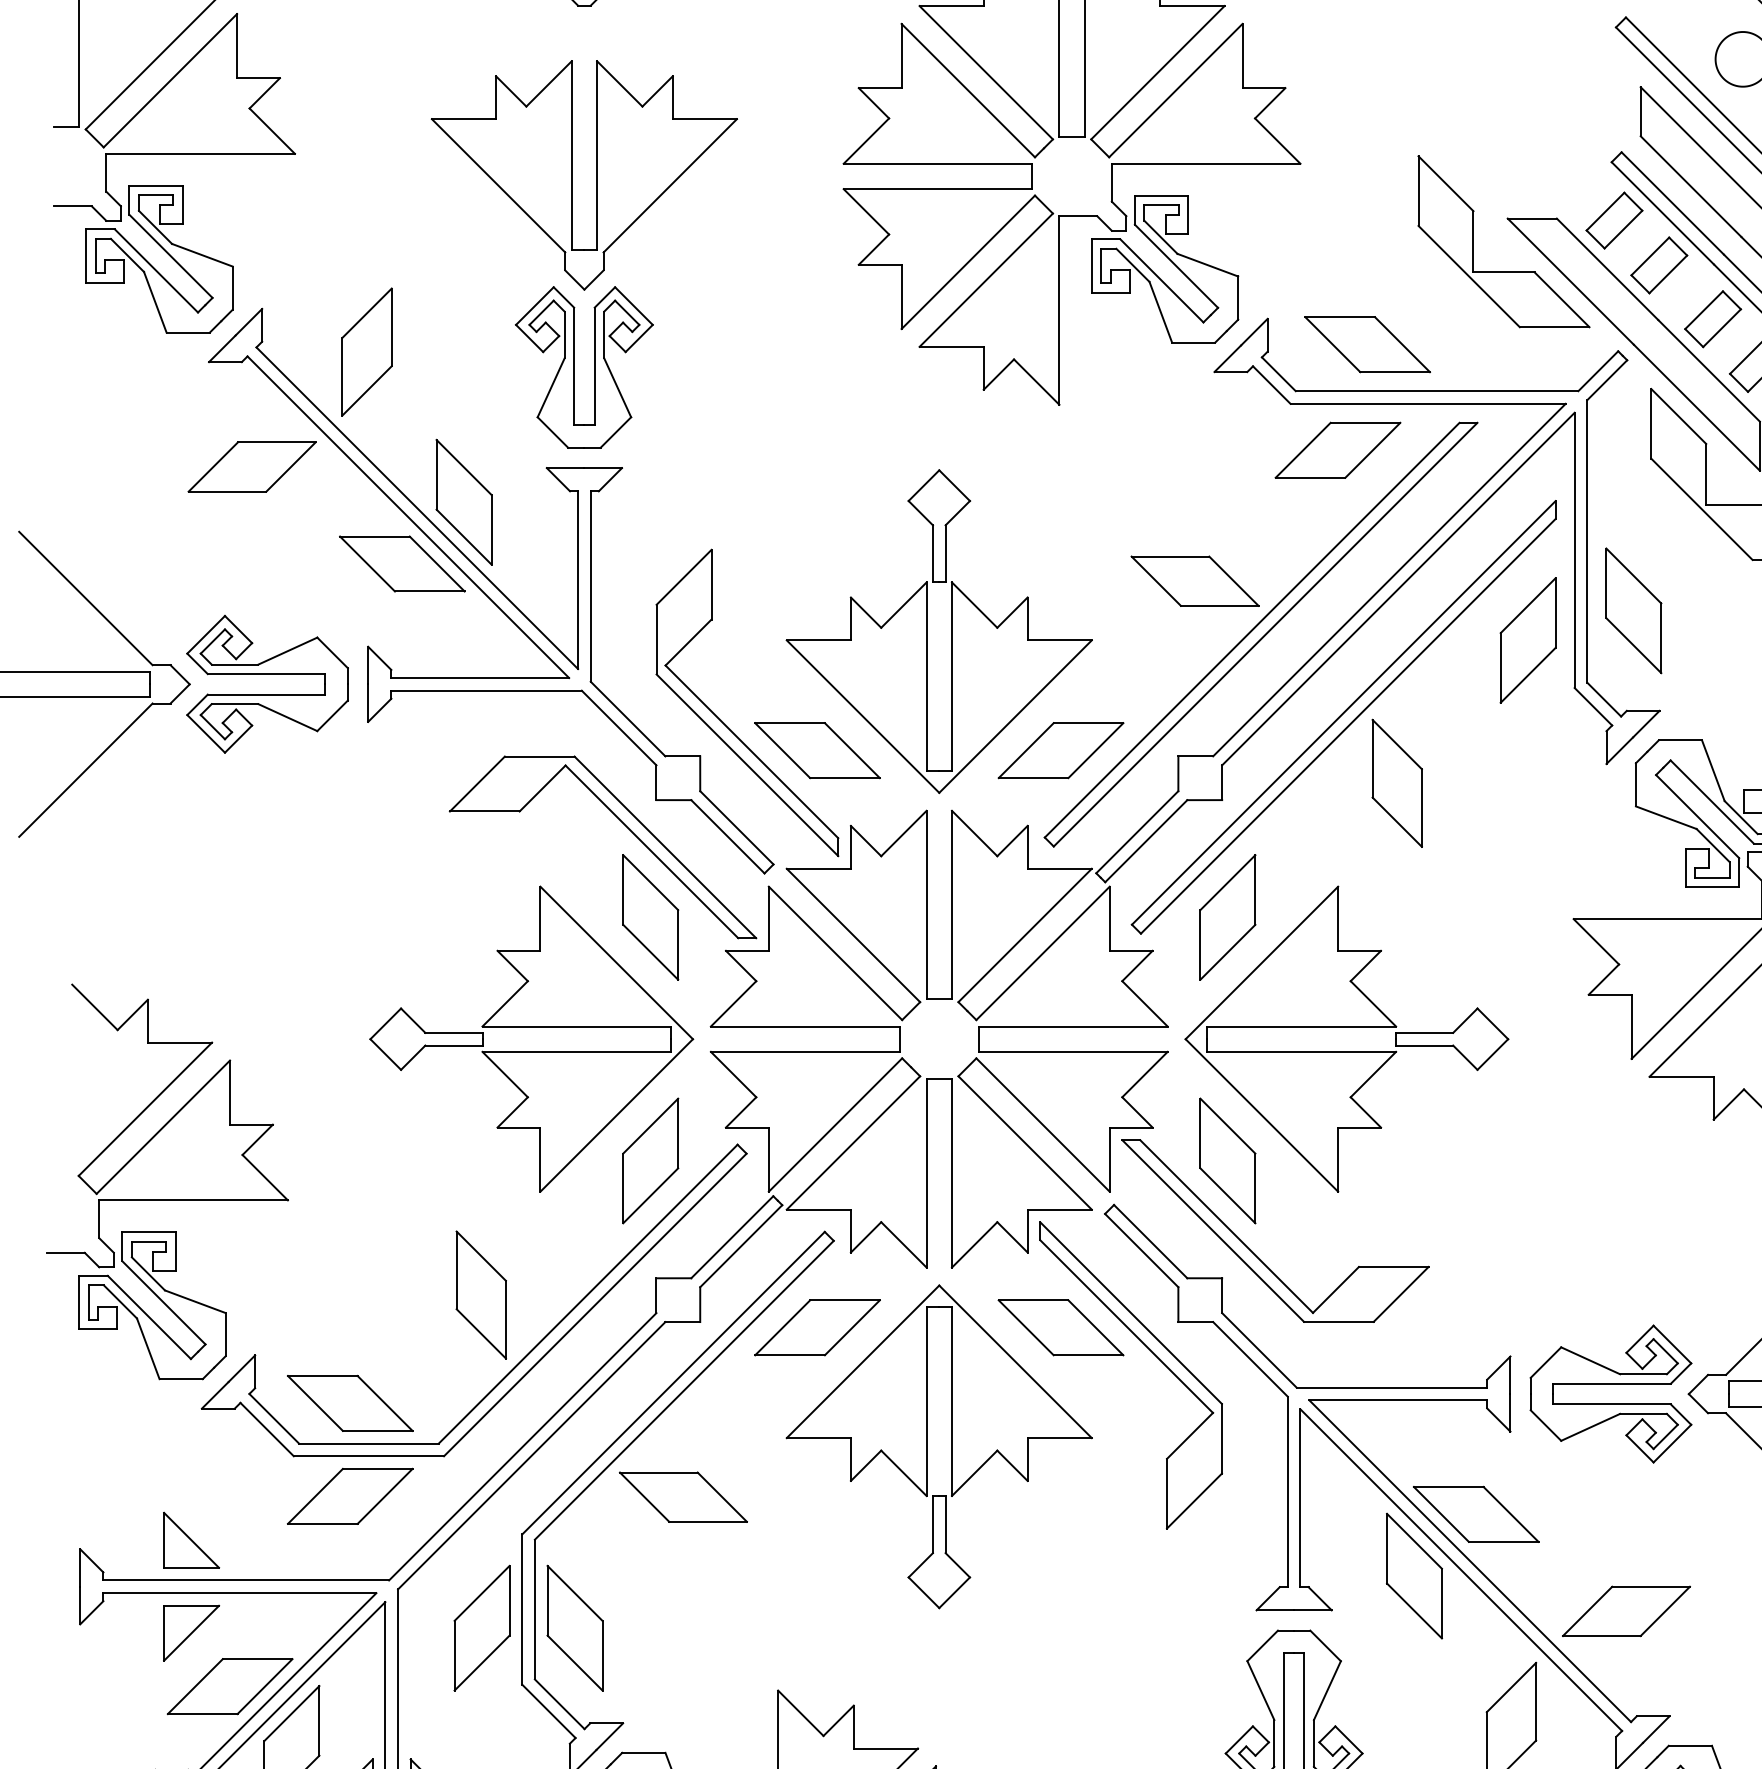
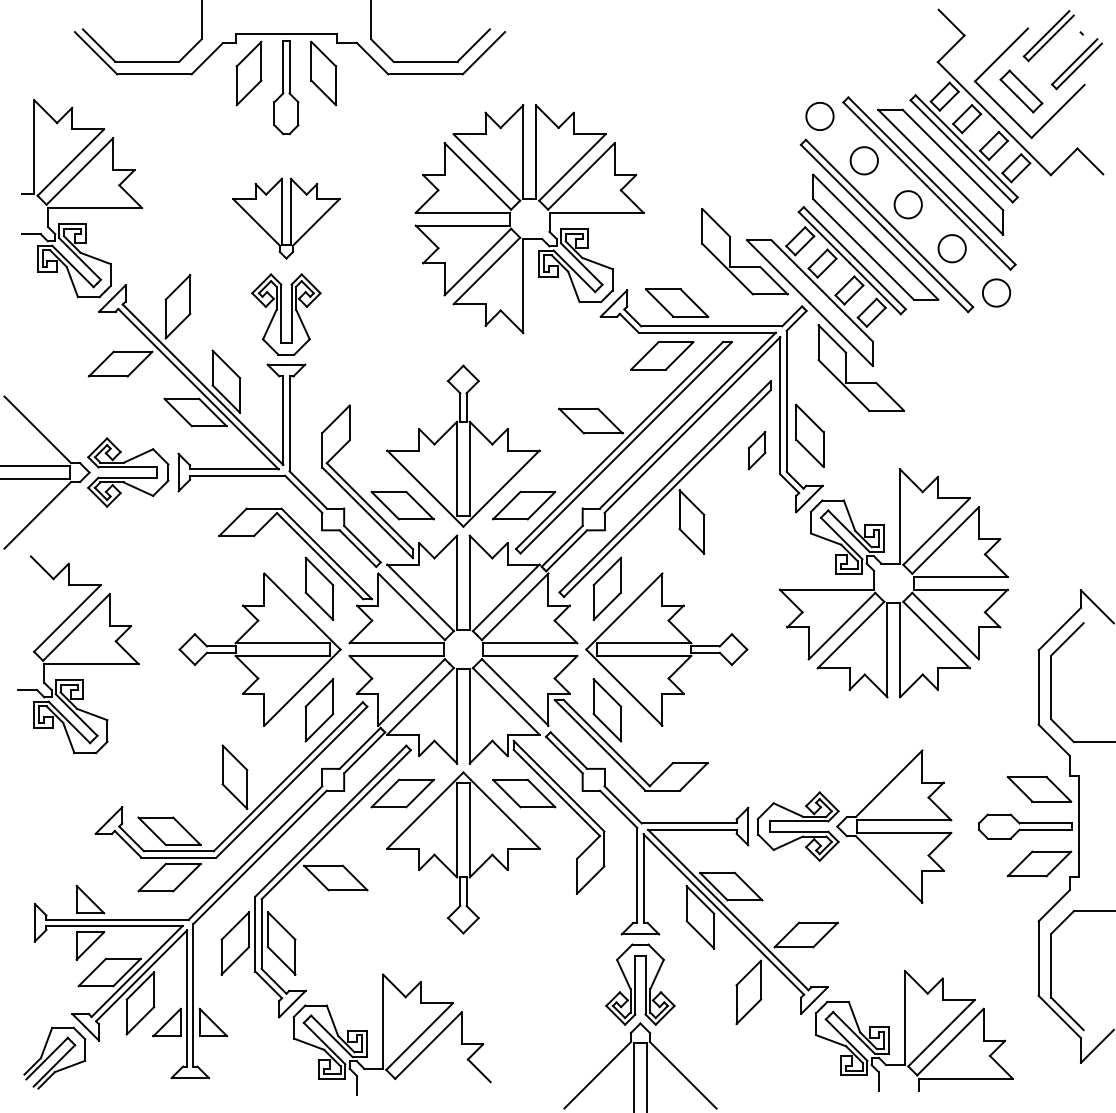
part: (584, 174) -> (286, 218), size x0.7
part: (1526, 640) -> (756, 450), size x0.6
part: (167, 1199) -> (78, 663), moved

